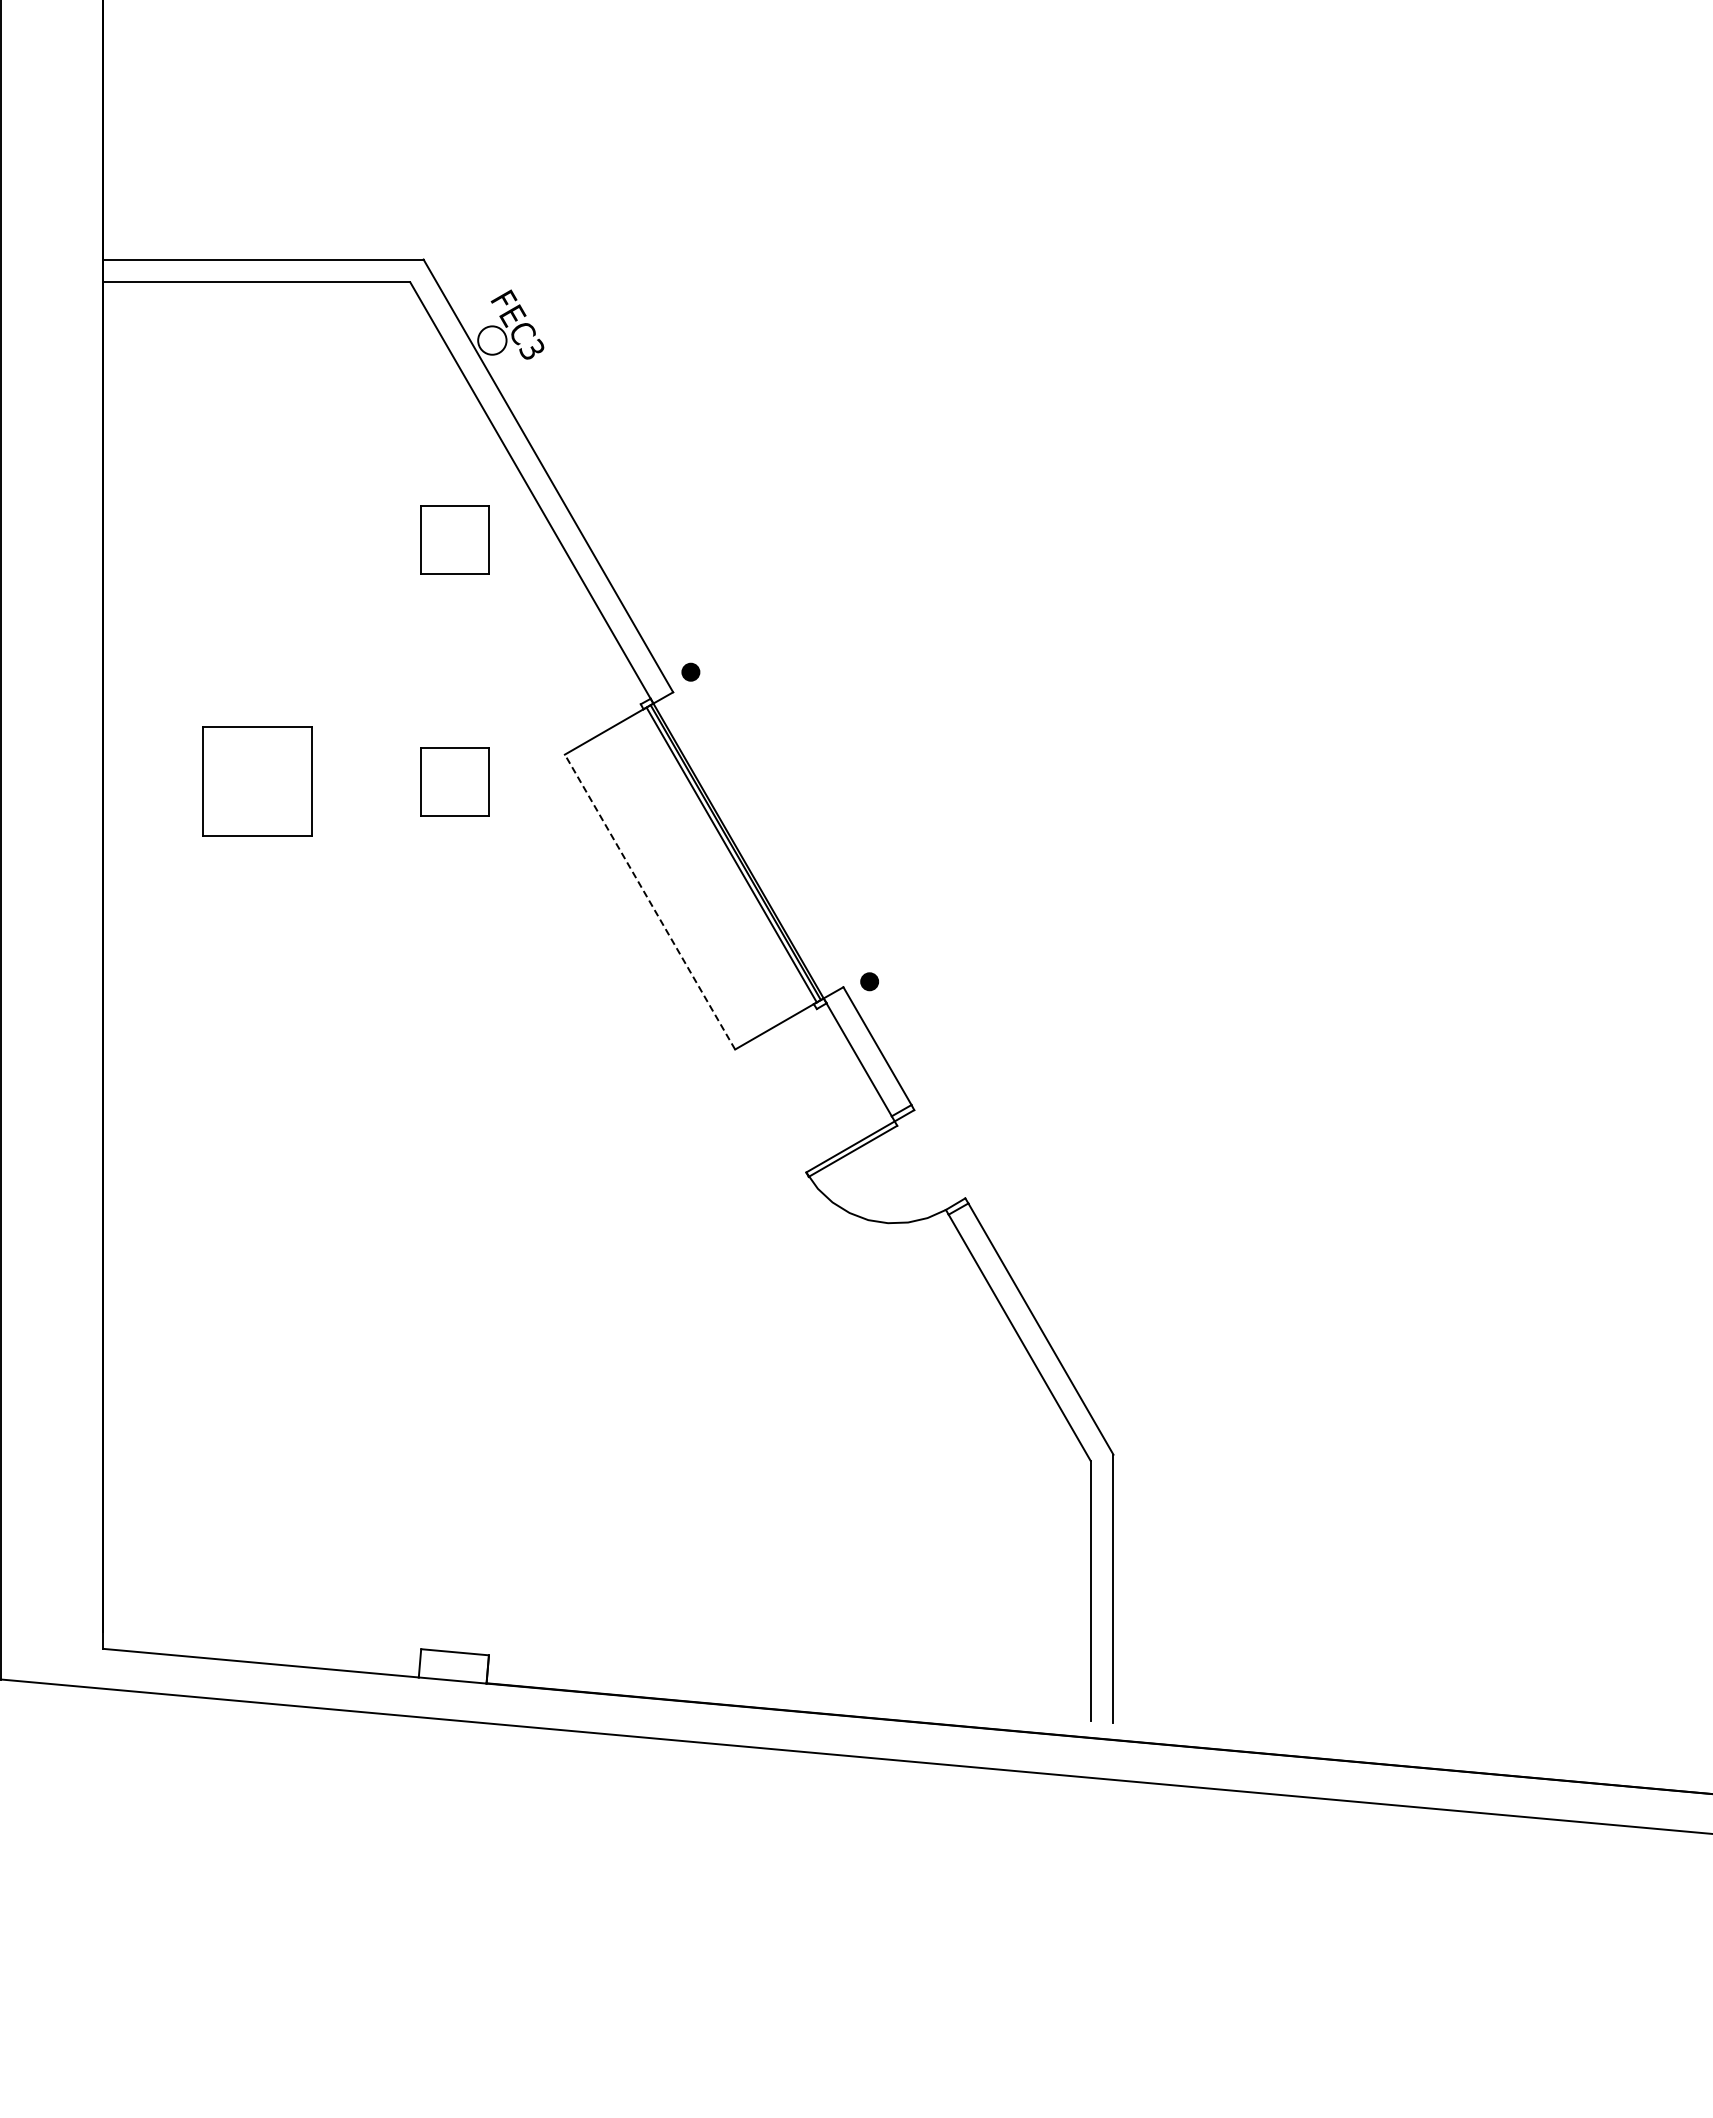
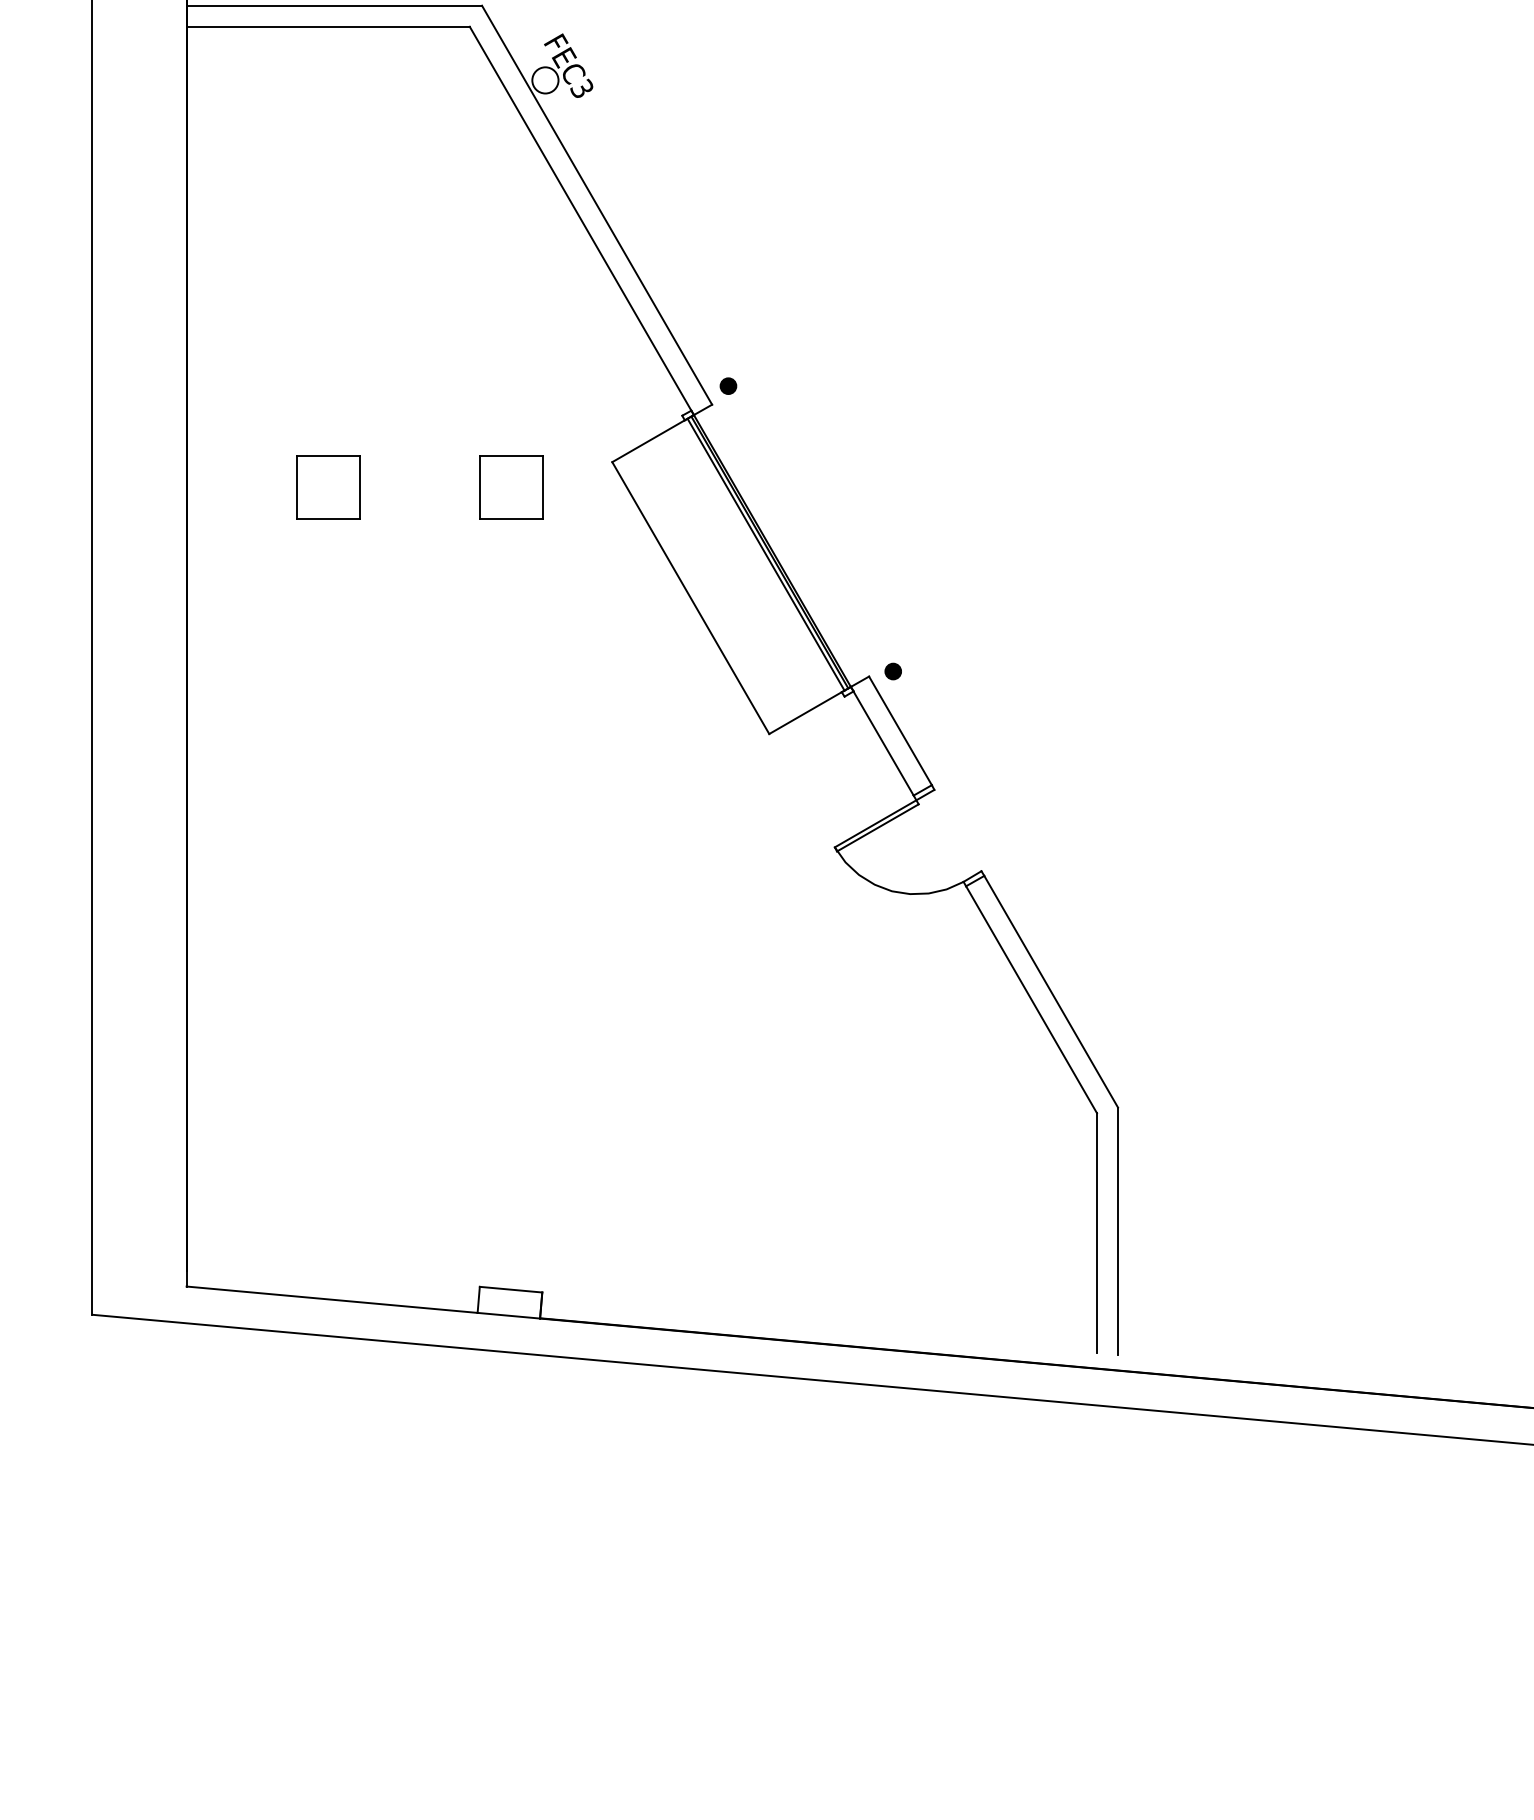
part: (454, 539) -> (510, 263), removed
part: (256, 781) -> (327, 486), size x0.62
line: (649, 901) -> (690, 597), dashed -> solid

